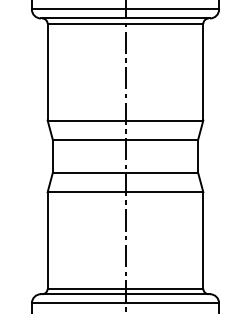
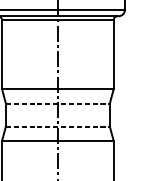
line: (125, 140) -> (57, 103), solid -> dashed
line: (125, 172) -> (57, 126), solid -> dashed

